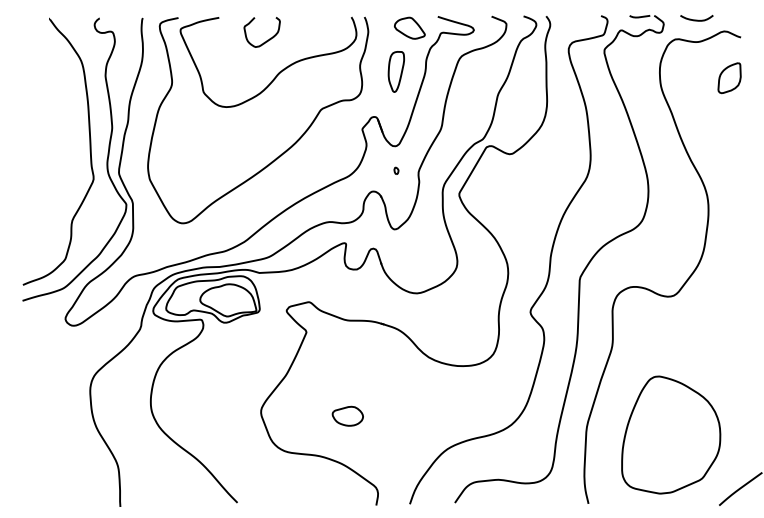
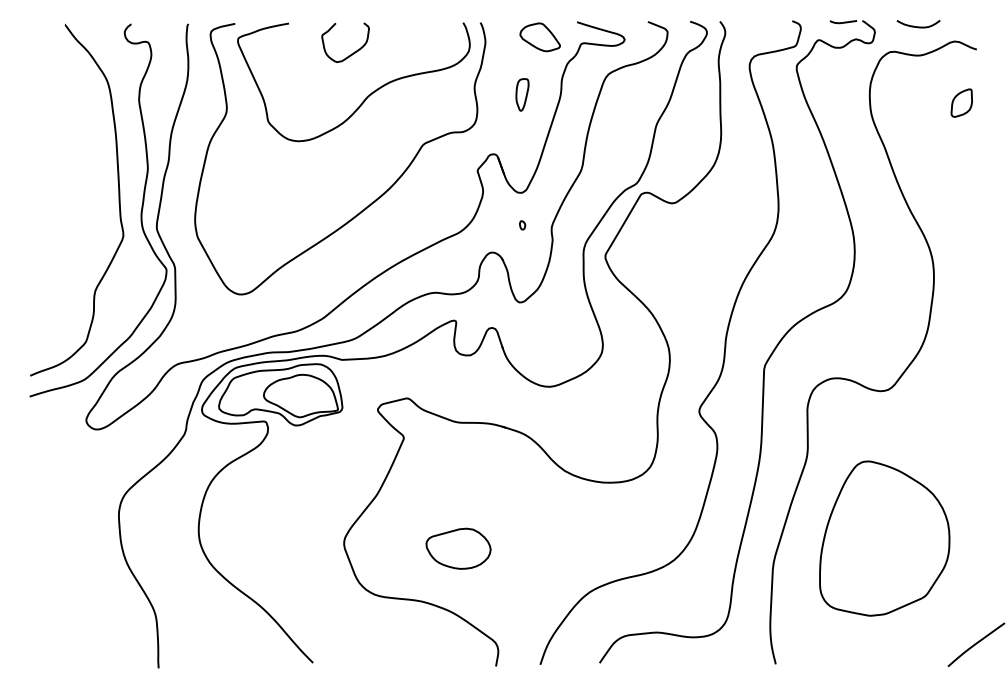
part: (396, 71) -> (522, 94), size x0.6
part: (729, 77) -> (961, 102), size x0.7
part: (347, 416) -> (458, 548), size x1.6
part: (671, 434) -> (884, 538), moved

